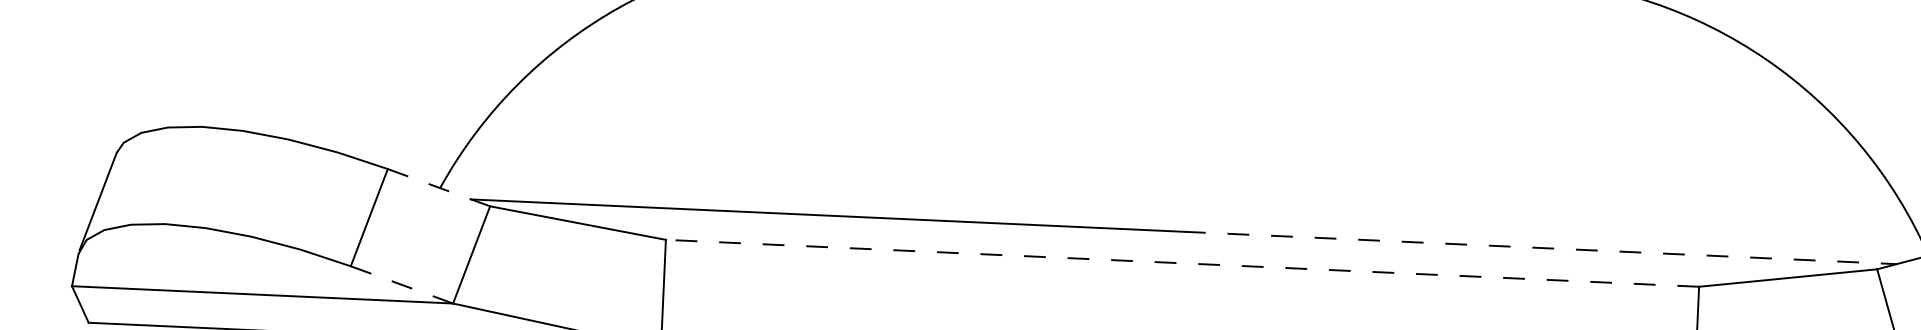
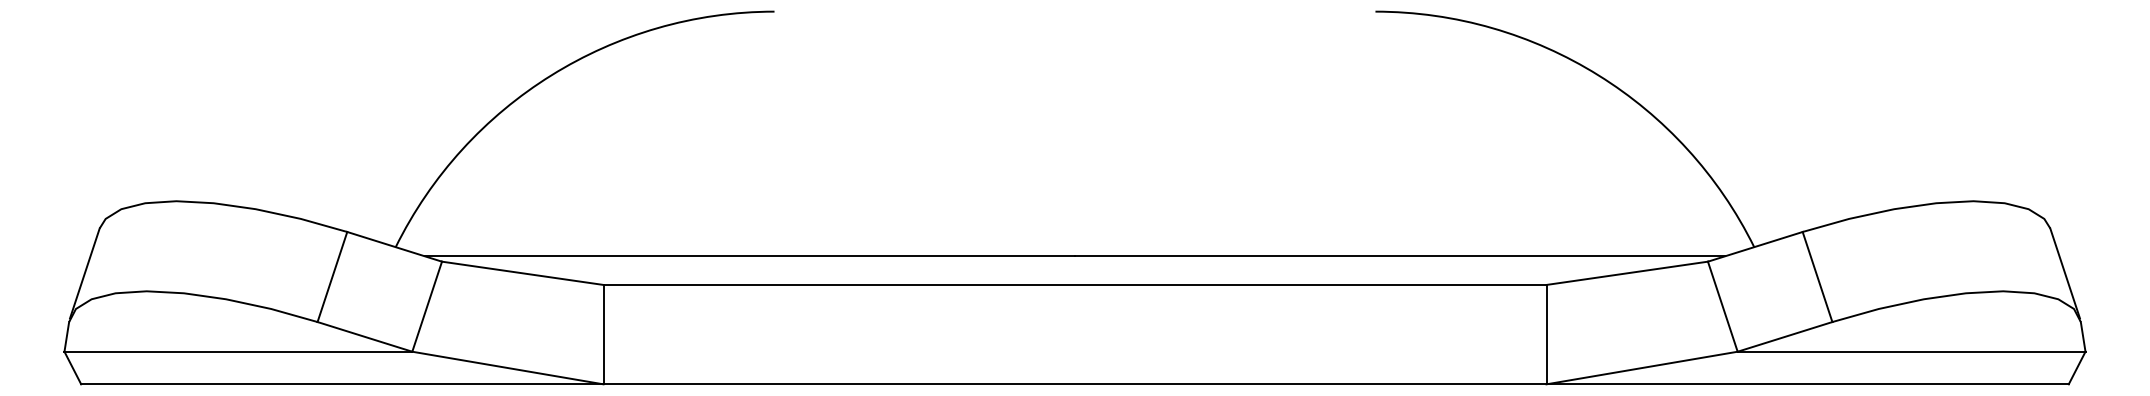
line: (438, 187) -> (394, 246), dashed -> solid
line: (1540, 248) -> (1400, 256), dashed -> solid
line: (1181, 262) -> (1074, 284), dashed -> solid
line: (401, 284) -> (364, 336), dashed -> solid

